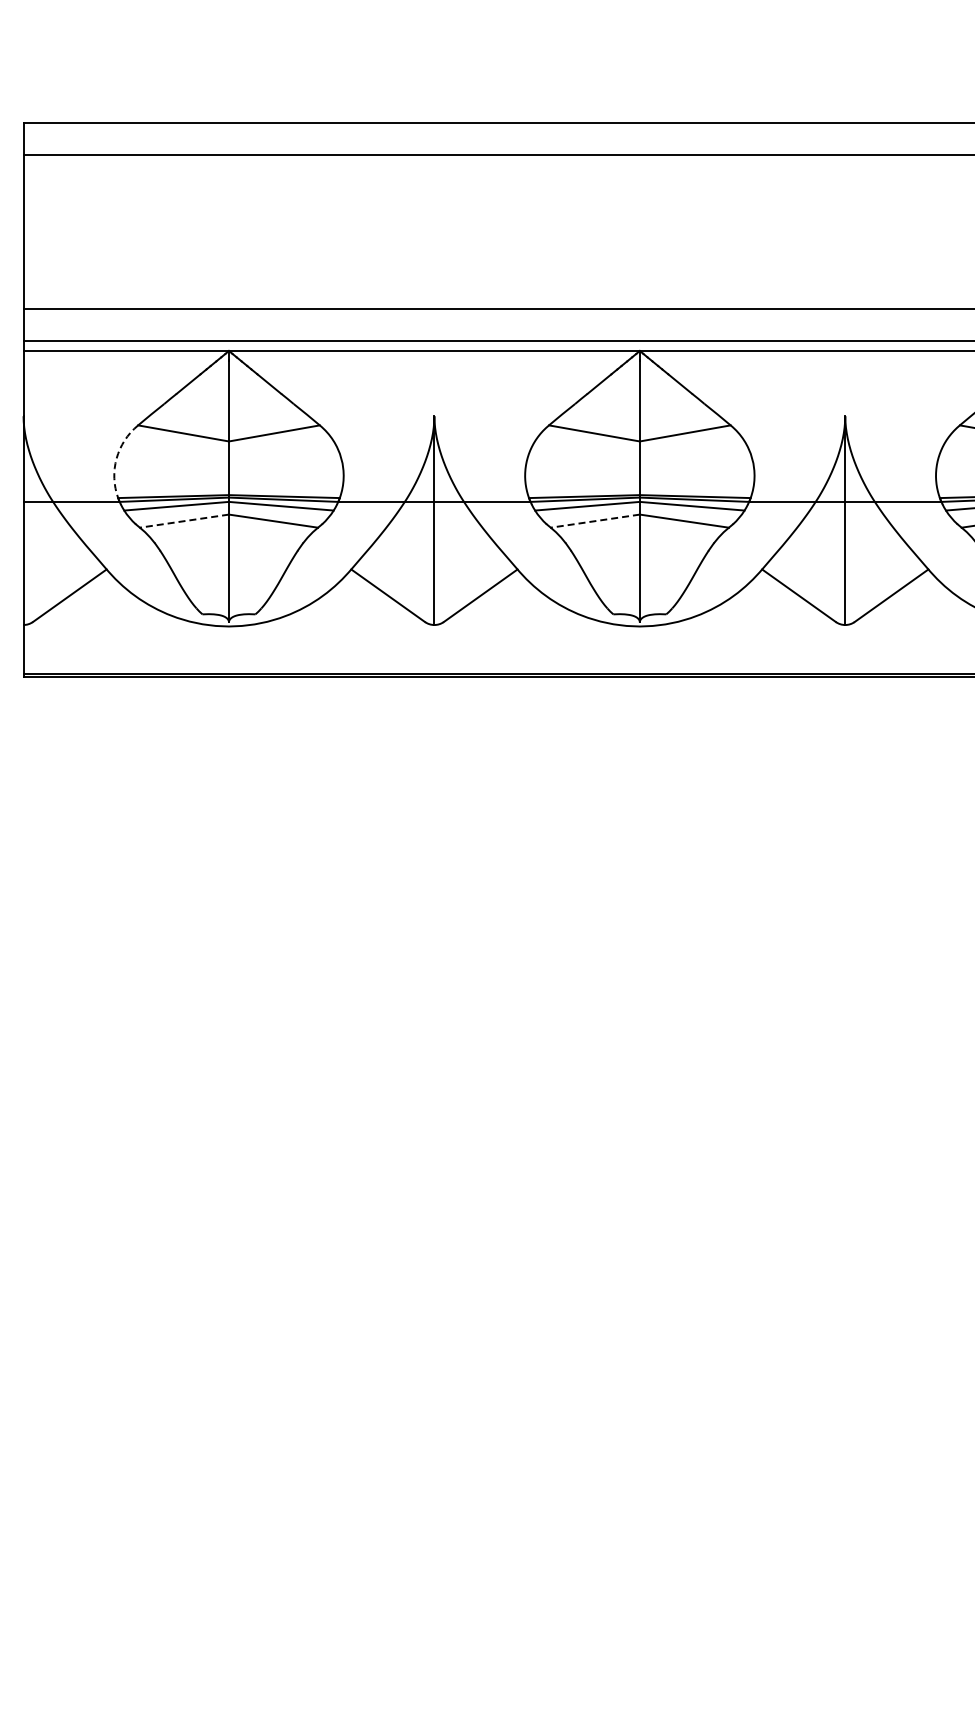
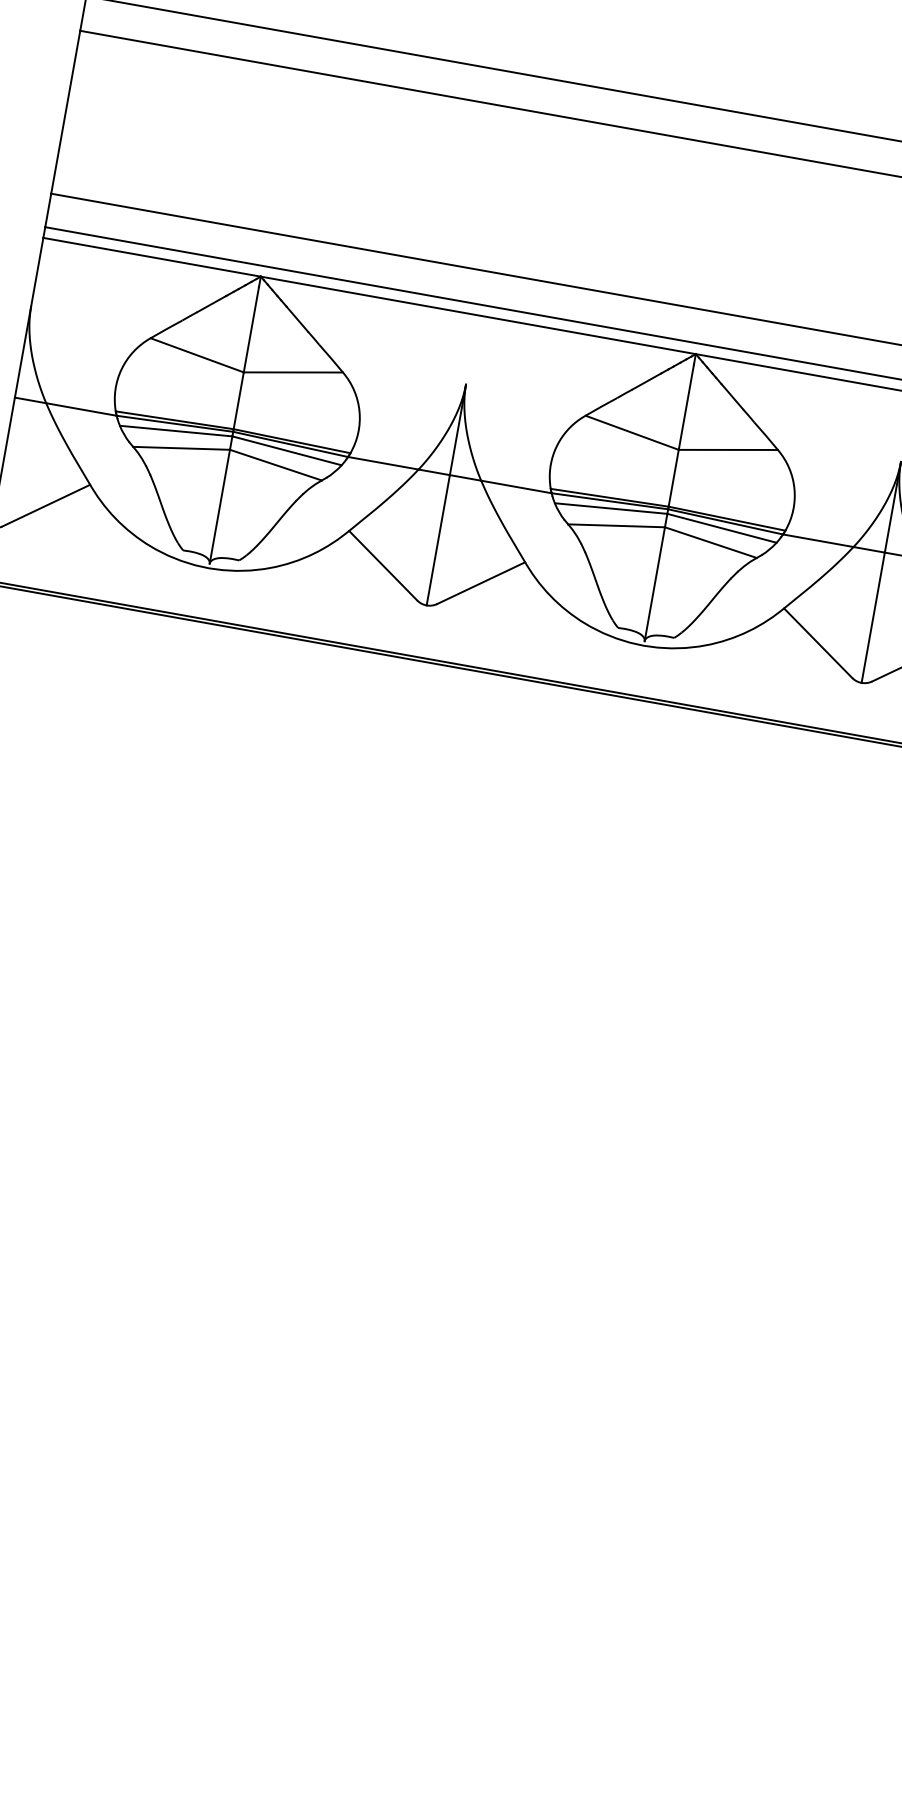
arc: (116, 458) -> (121, 369), dashed -> solid
line: (183, 521) -> (180, 448), dashed -> solid
line: (594, 521) -> (615, 526), dashed -> solid

